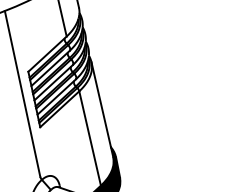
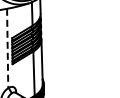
line: (22, 93) -> (7, 47), solid -> dashed

